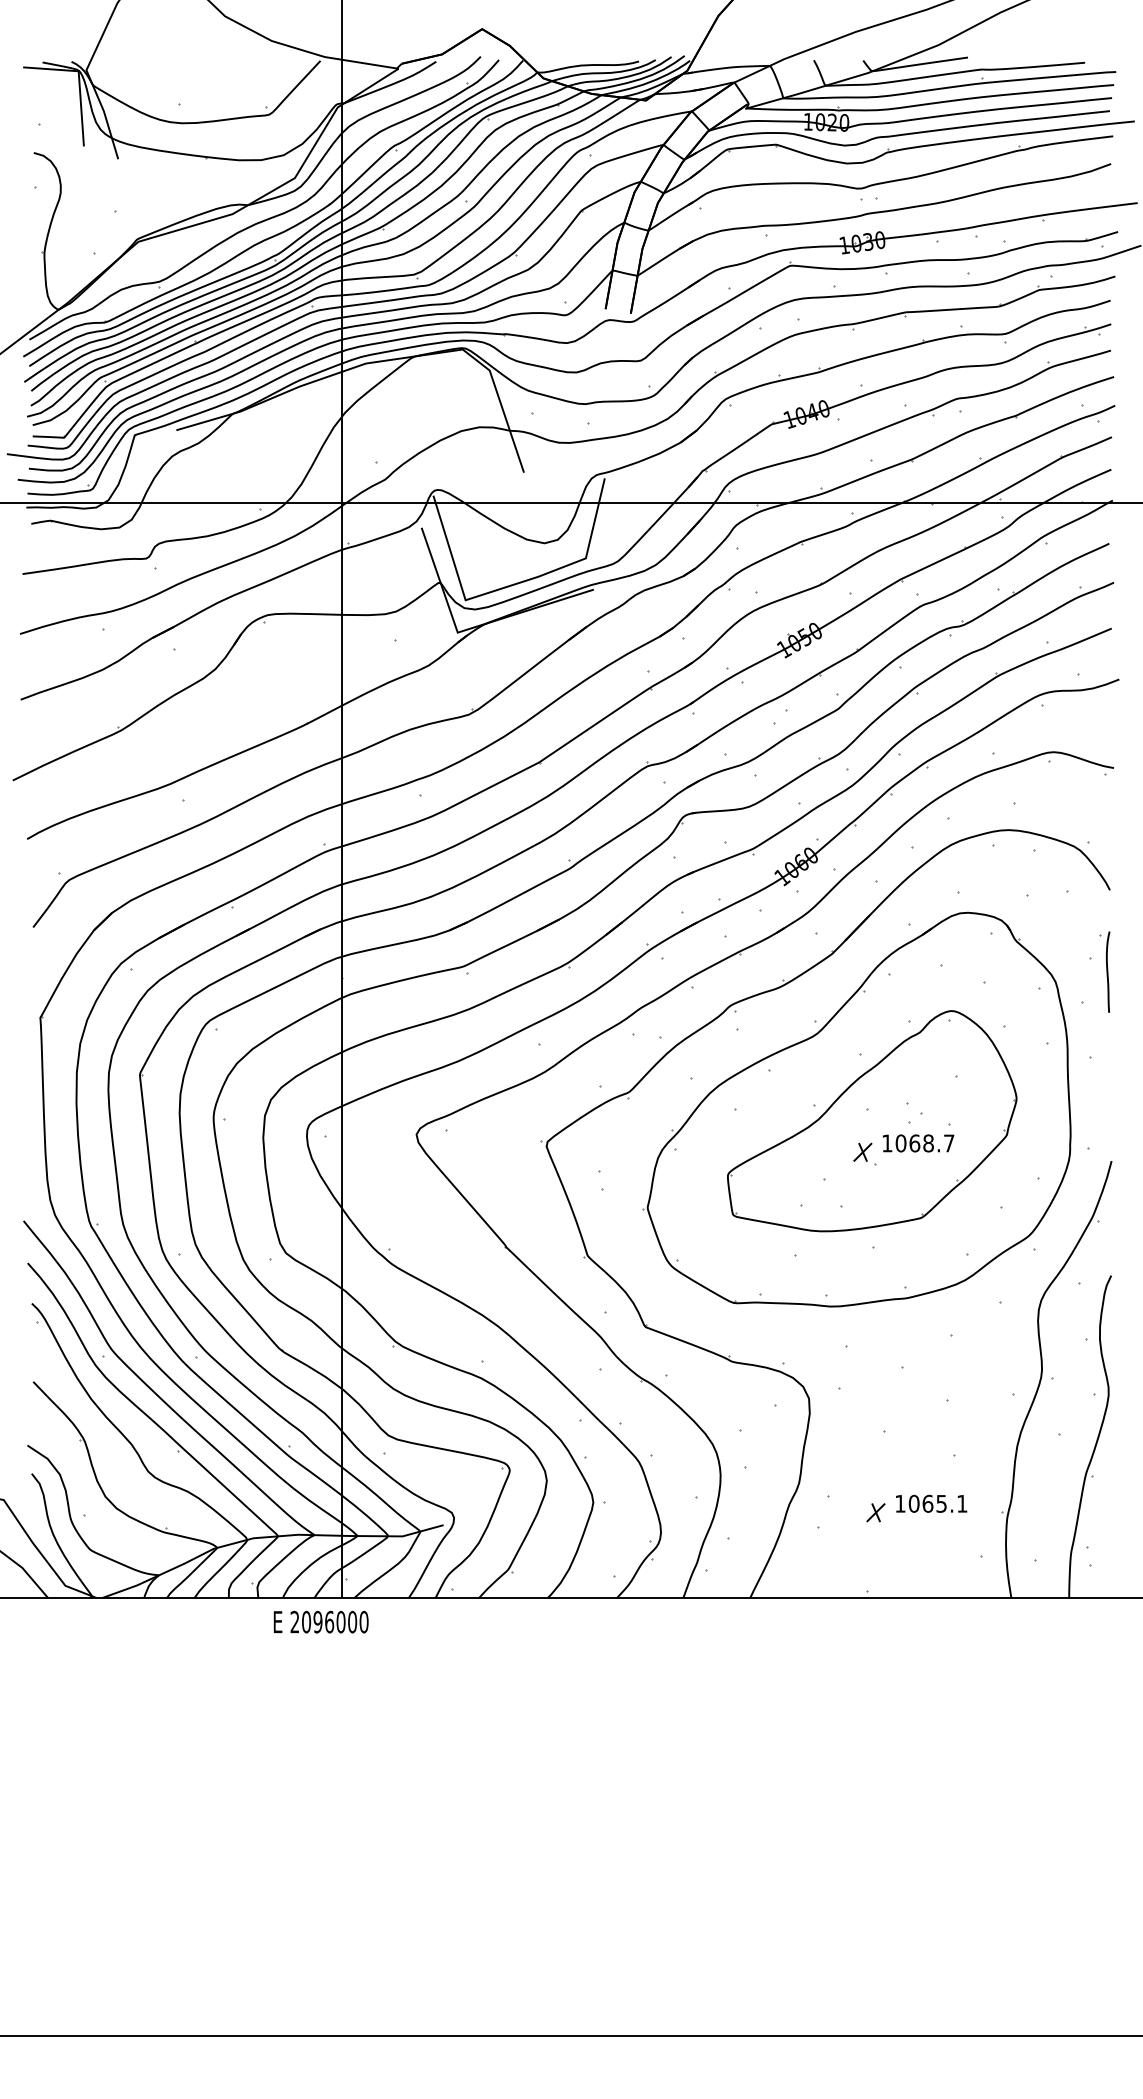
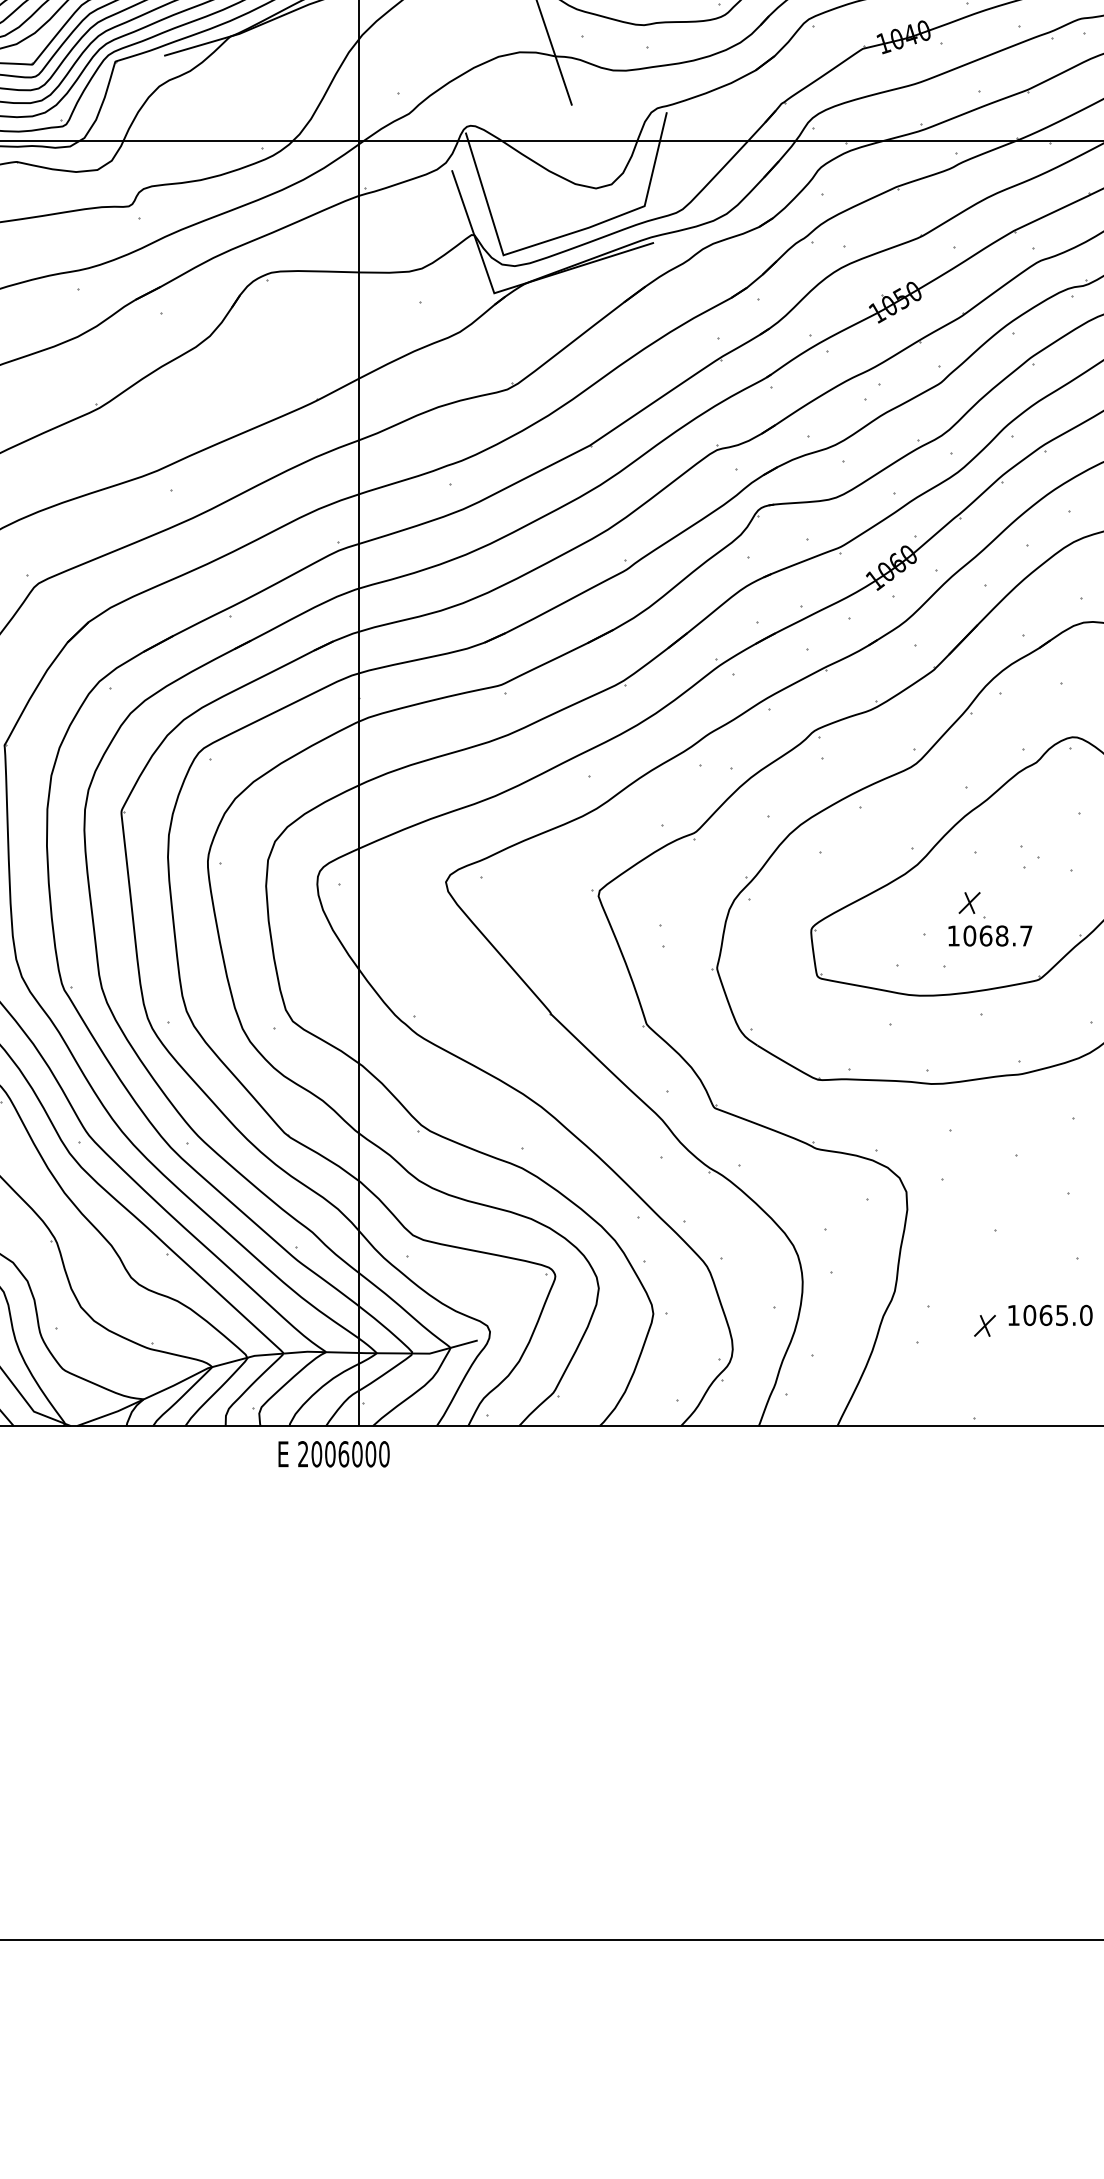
text: (918, 1143) -> (990, 936), moved
text: (962, 1503) -> (1086, 1315), 1065.1 -> 1065.0
text: (317, 1622) -> (329, 1454), 2096000 -> 2006000

